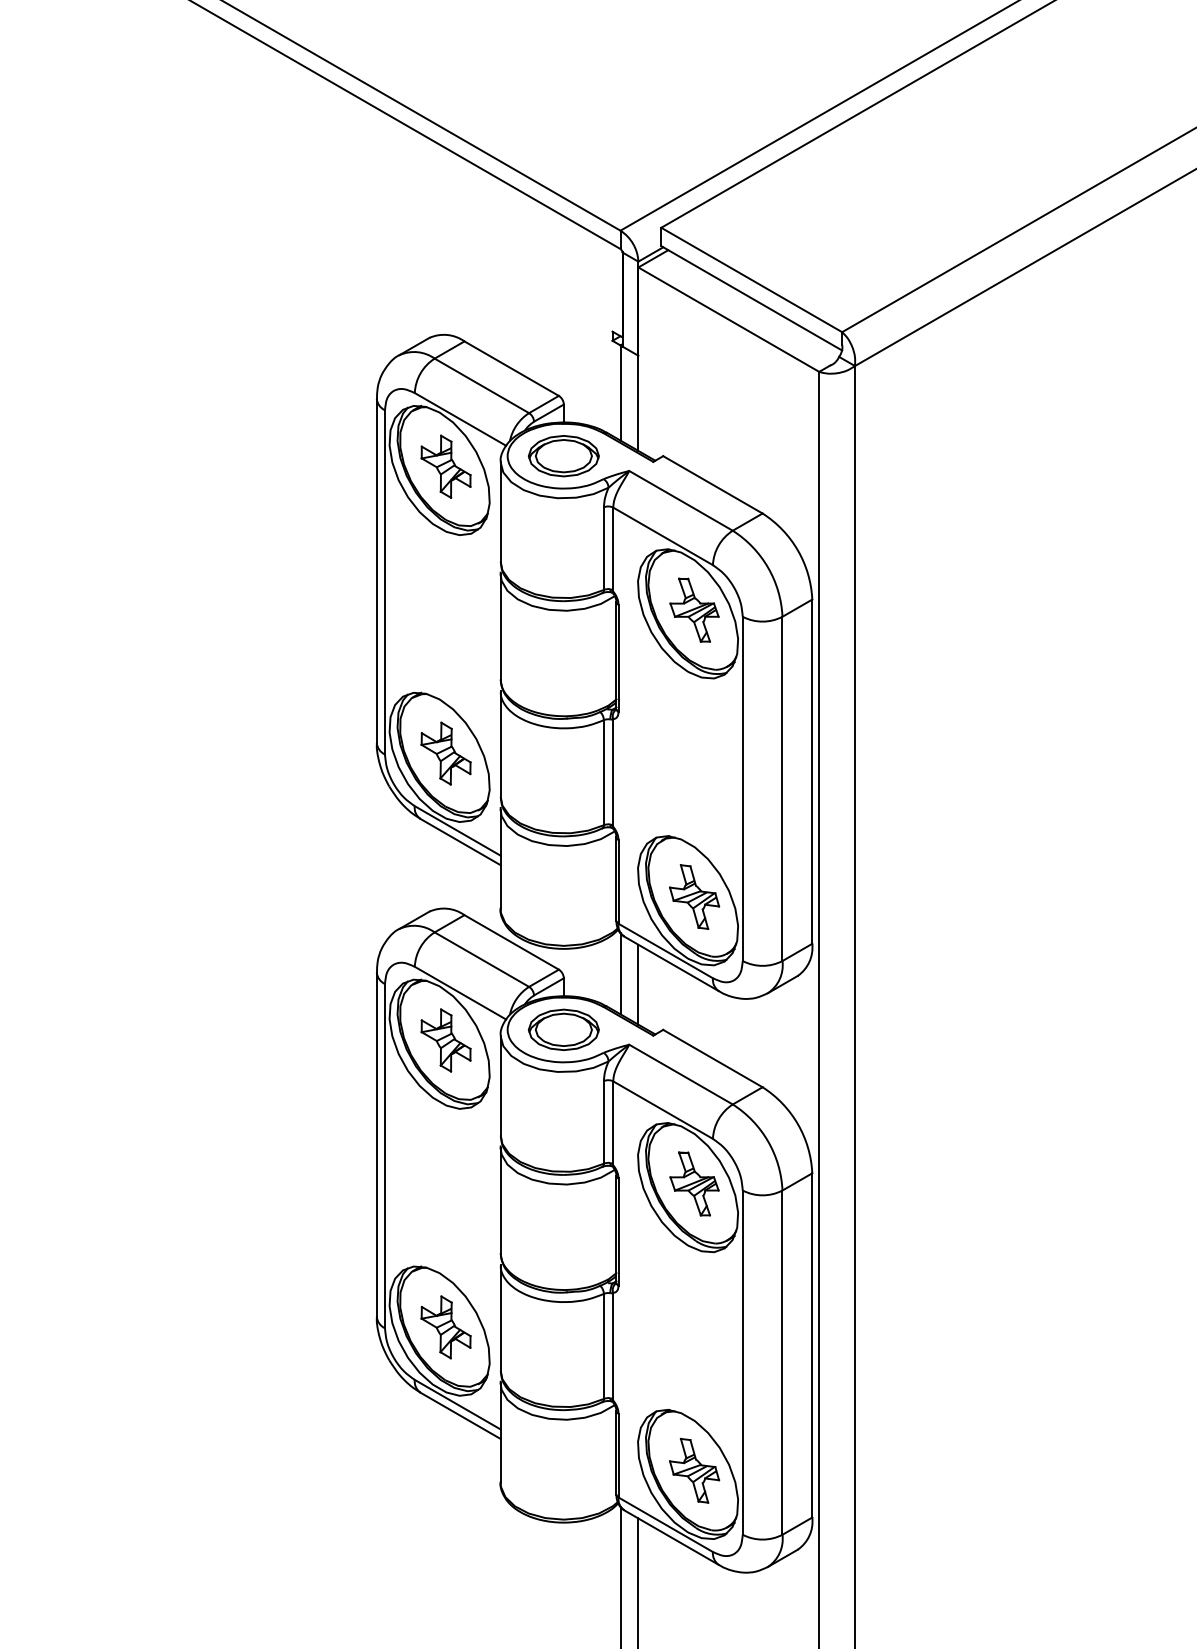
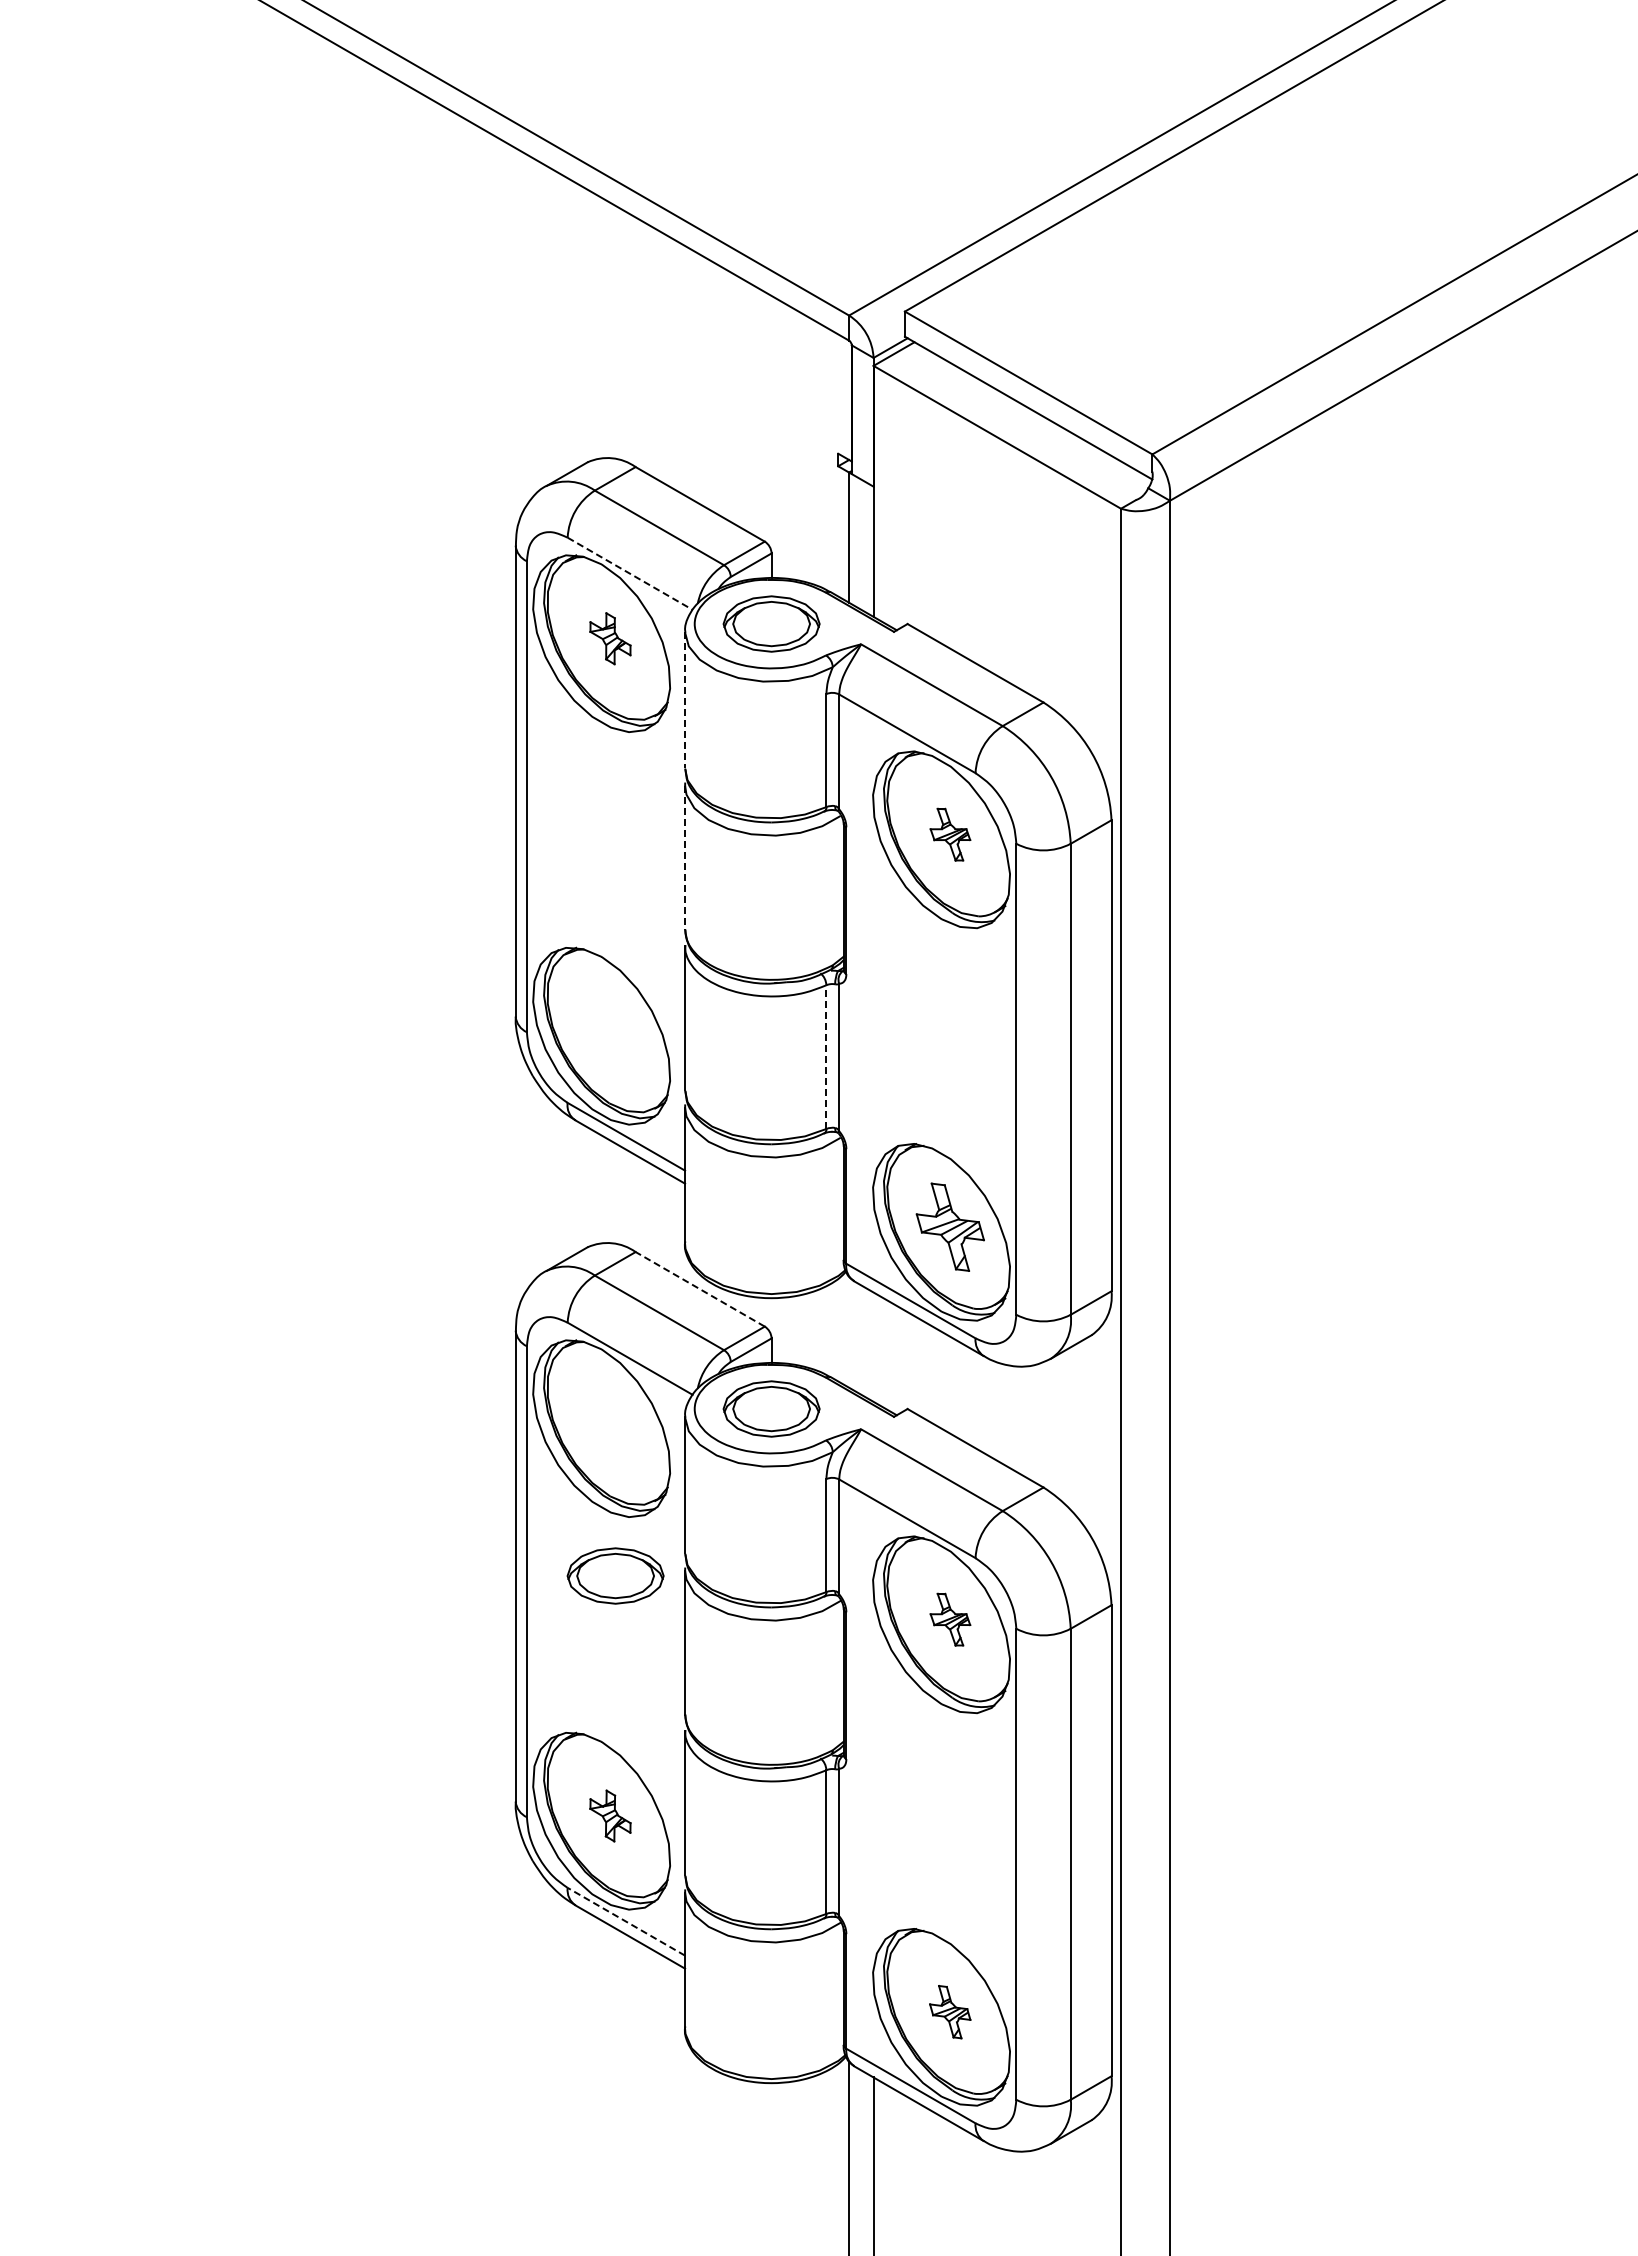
line: (460, 419) -> (630, 574), solid -> dashed
part: (446, 466) -> (610, 638), size x0.6
line: (500, 512) -> (685, 700), solid -> dashed
part: (694, 609) -> (950, 834), size x0.6
line: (500, 627) -> (685, 858), solid -> dashed
part: (446, 753) -> (610, 1030), removed
line: (603, 772) -> (826, 1057), solid -> dashed
line: (511, 942) -> (700, 1289), solid -> dashed
line: (620, 973) -> (849, 1331), removed
line: (638, 984) -> (873, 1346), removed
part: (446, 1040) -> (610, 1423), removed
part: (449, 1151) -> (615, 1575), added
part: (694, 1183) -> (950, 1619), size x0.6
part: (446, 1326) -> (610, 1815), size x0.6
line: (457, 1404) -> (626, 1921), solid -> dashed
part: (693, 1470) -> (949, 2011), size x0.6

